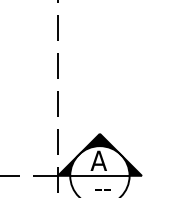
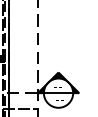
text: (97, 160) -> (57, 85), A -> --

